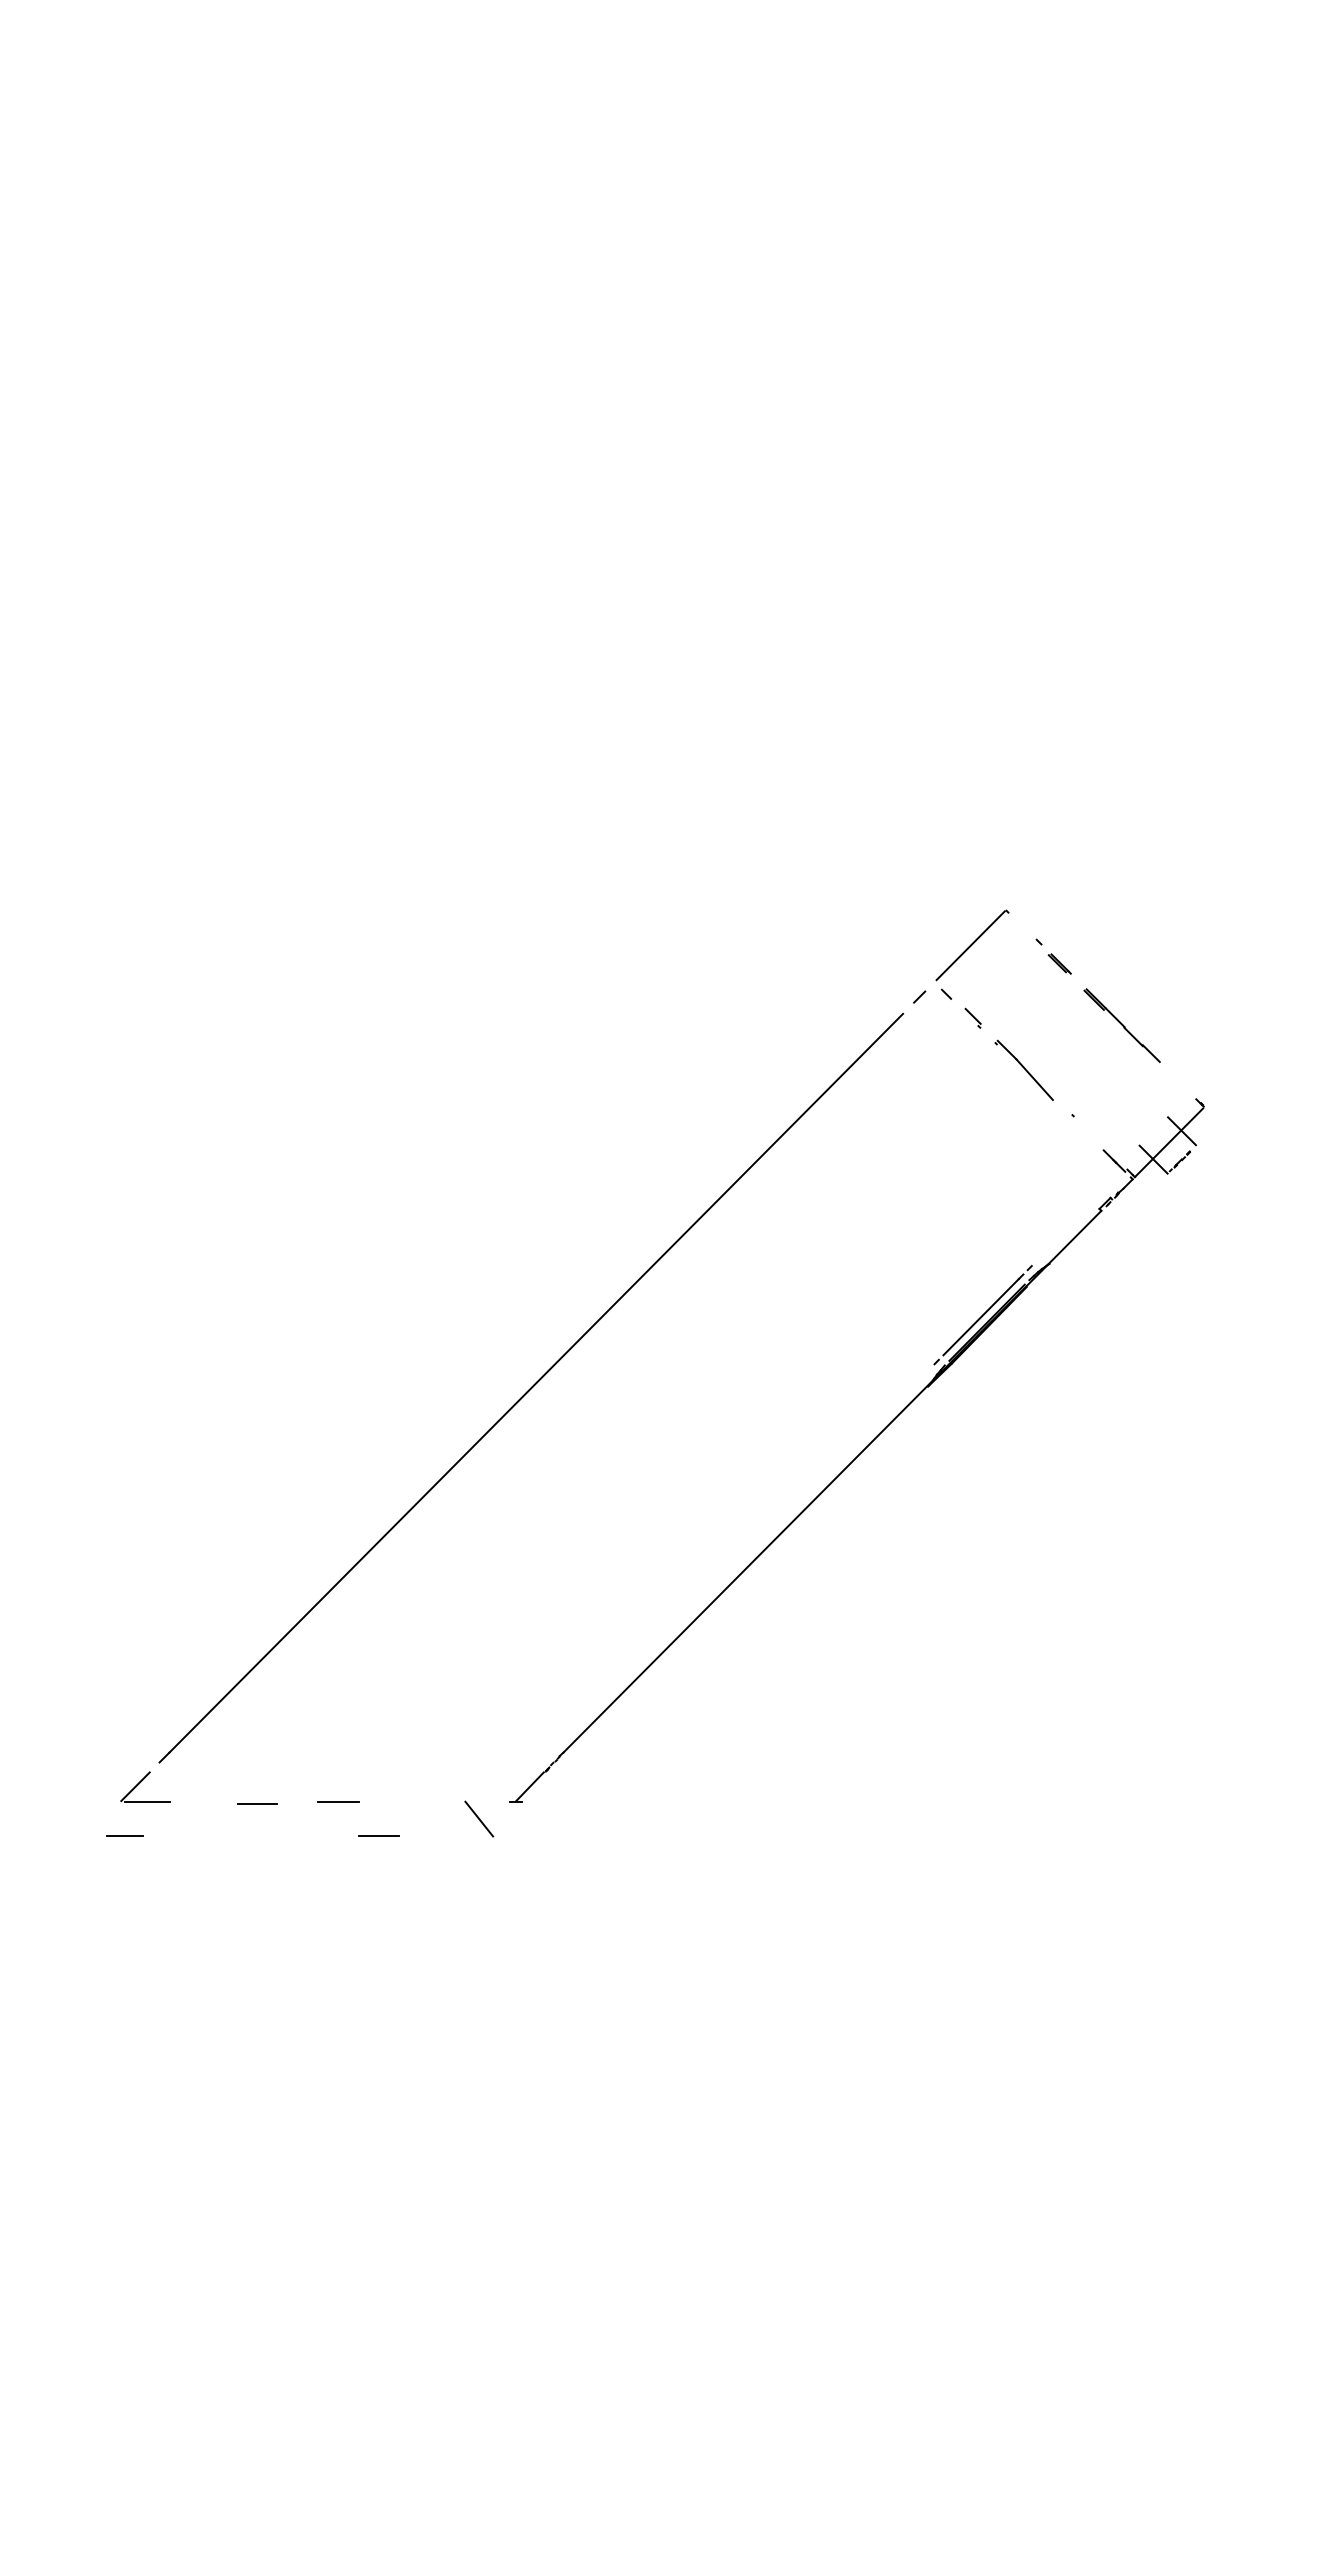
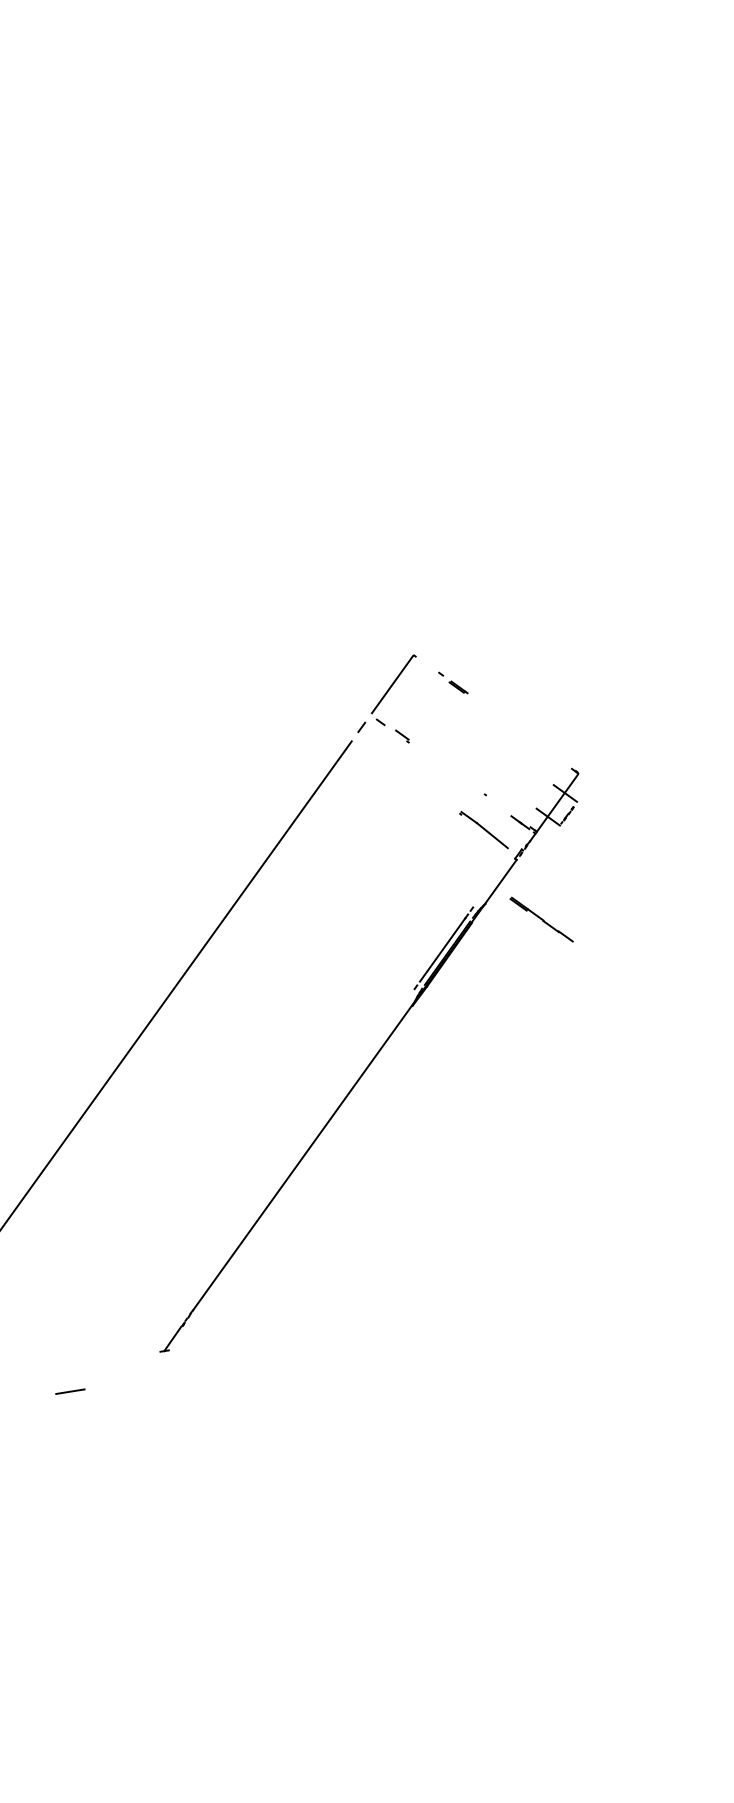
part: (1121, 1025) -> (541, 919), moved
part: (1023, 1069) -> (483, 829), moved
line: (338, 1801) -> (37, 1371), removed
line: (479, 1818) -> (140, 1367), removed

